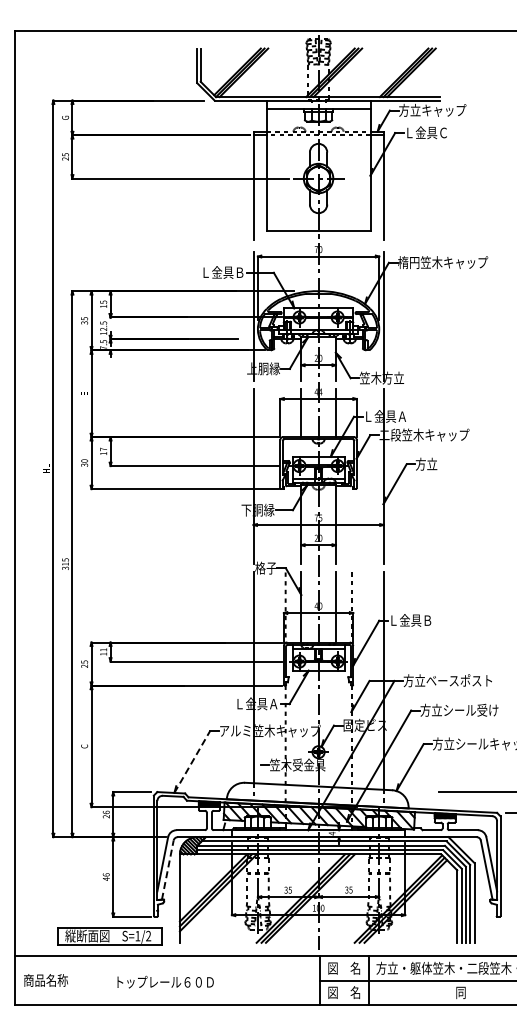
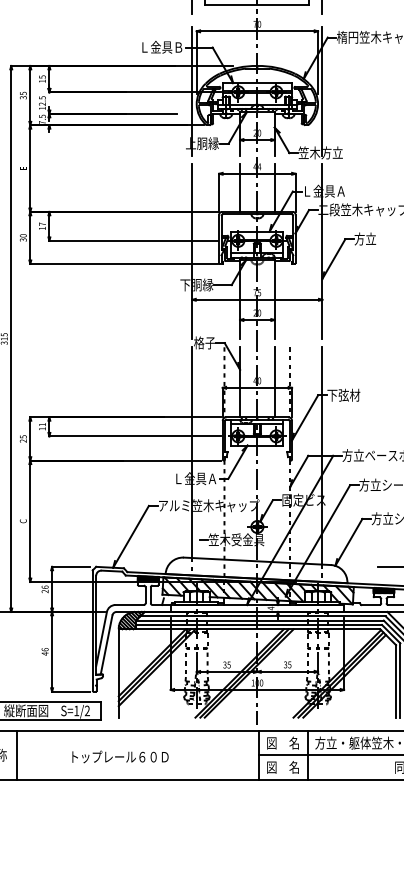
text: (409, 620) -> (348, 395), Ｌ金具Ｂ -> 下弦材
line: (192, 762) -> (131, 537), dashed -> solid
line: (167, 869) -> (106, 644), dashed -> solid
line: (77, 980) -> (16, 755), added
text: (165, 981) -> (120, 756), moved

